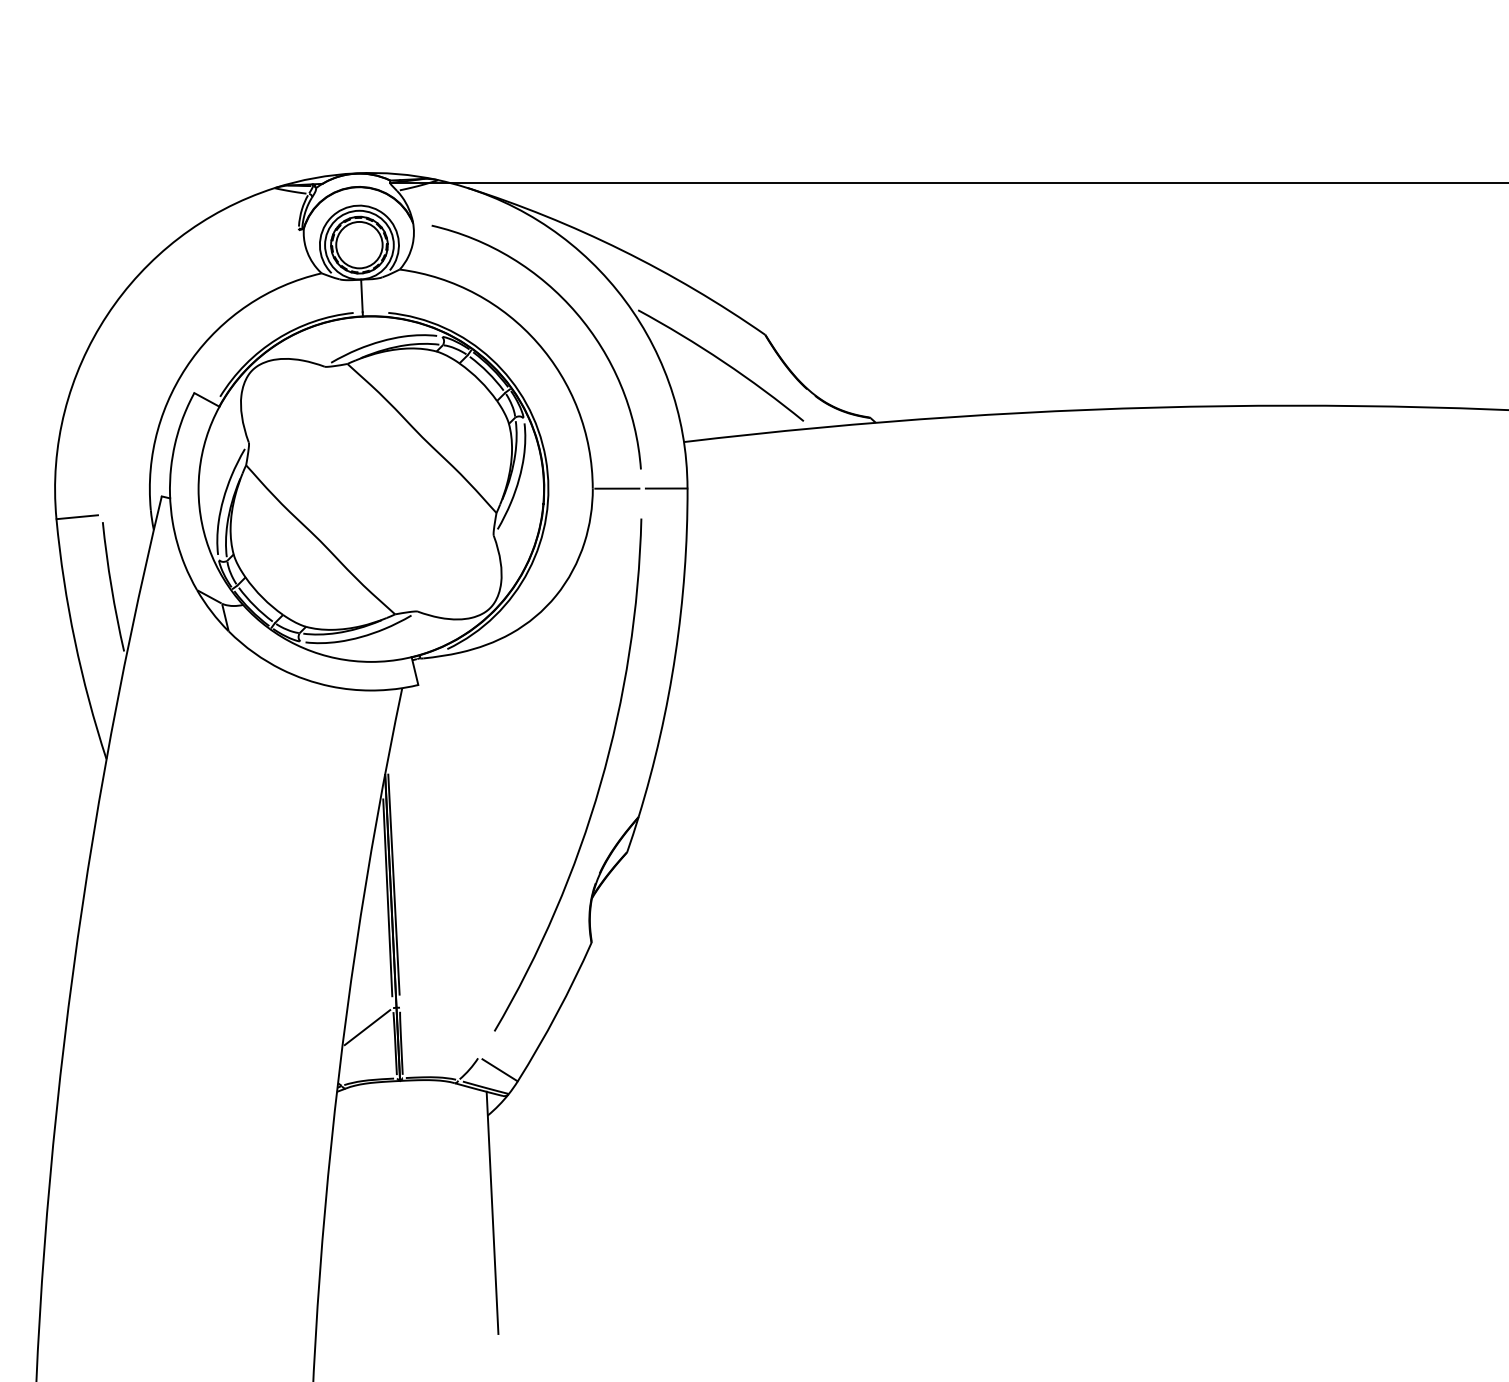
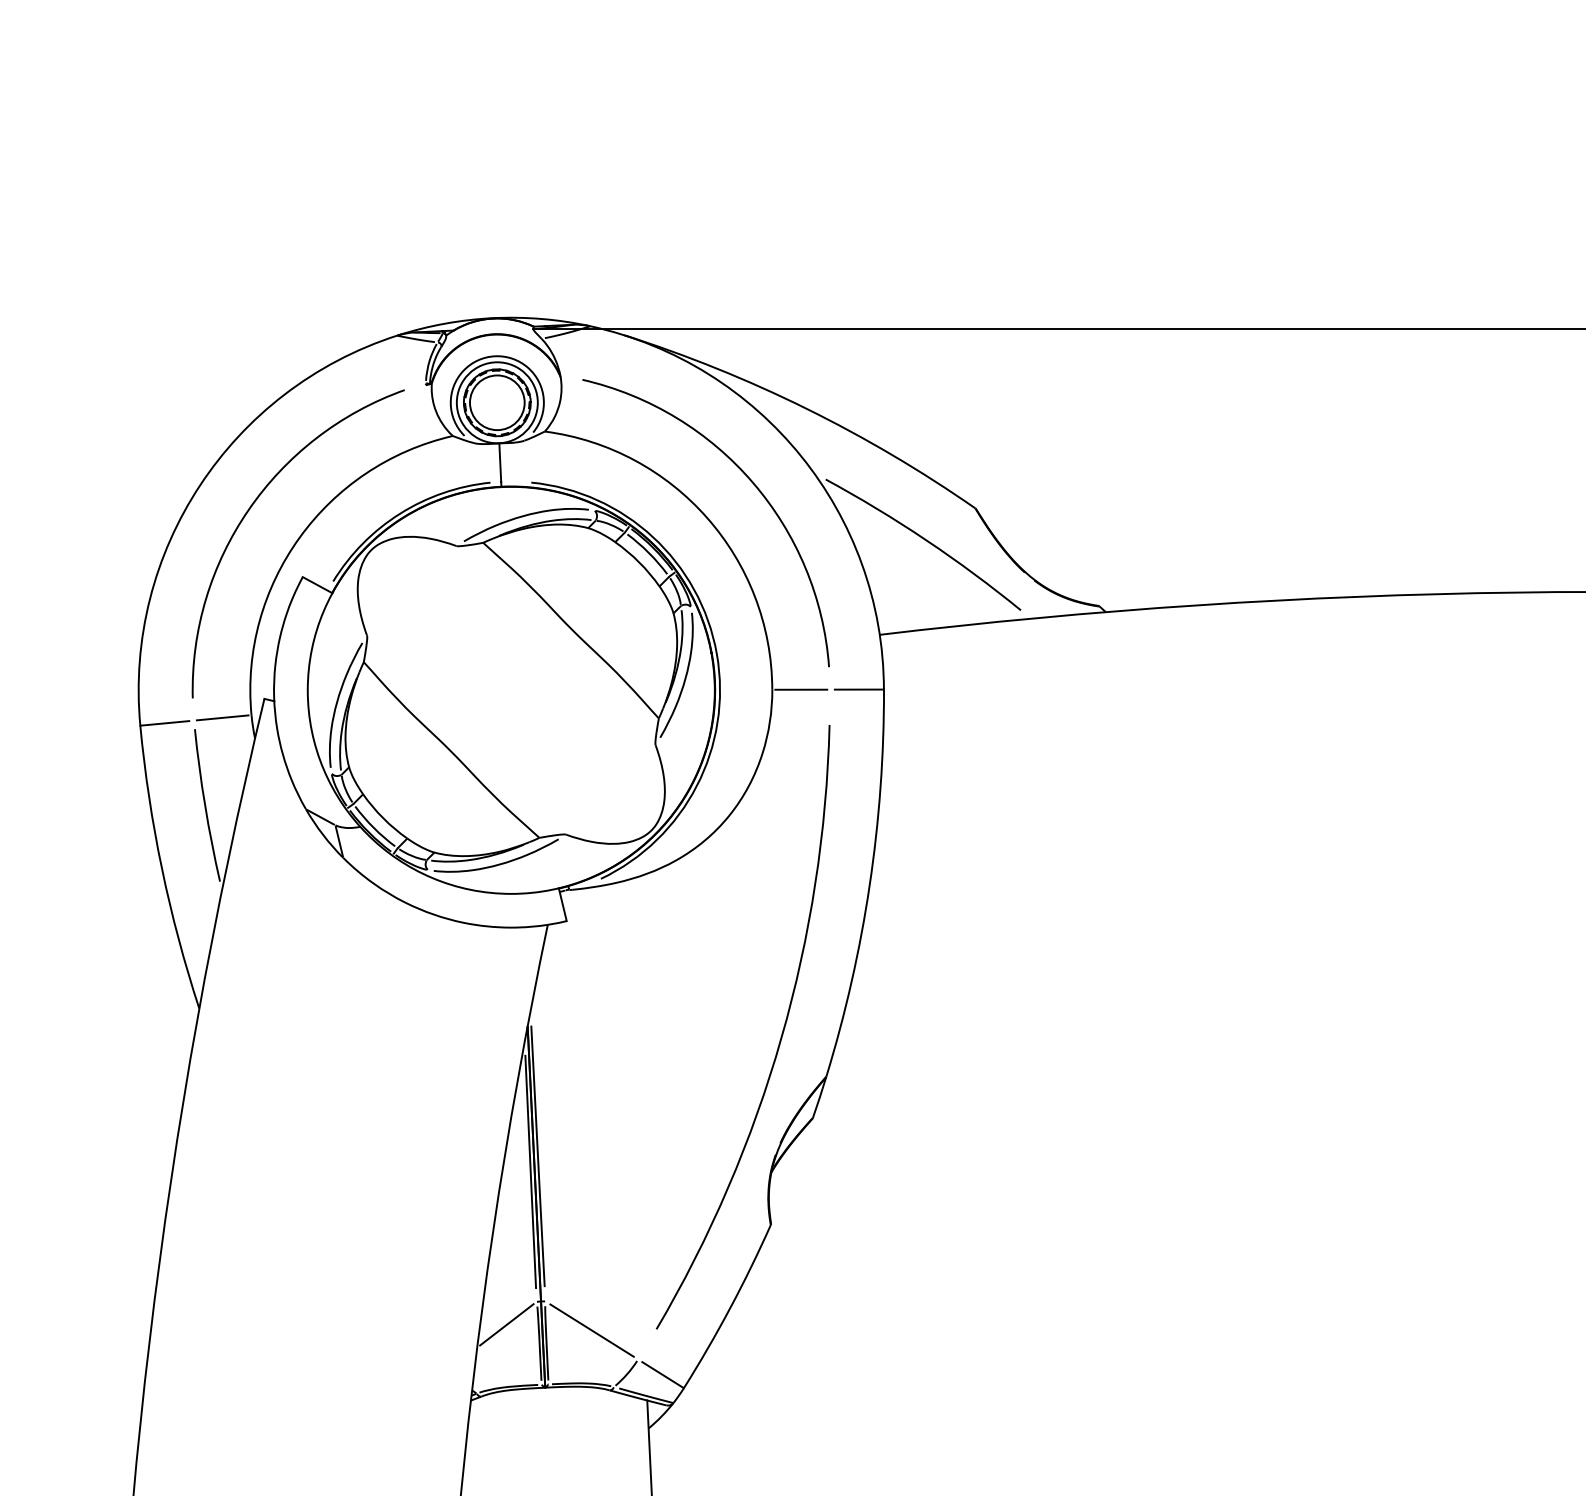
arc: (149, 336) -> (249, 510), added
line: (126, 512) -> (222, 717), added
line: (439, 1032) -> (591, 1330), added

